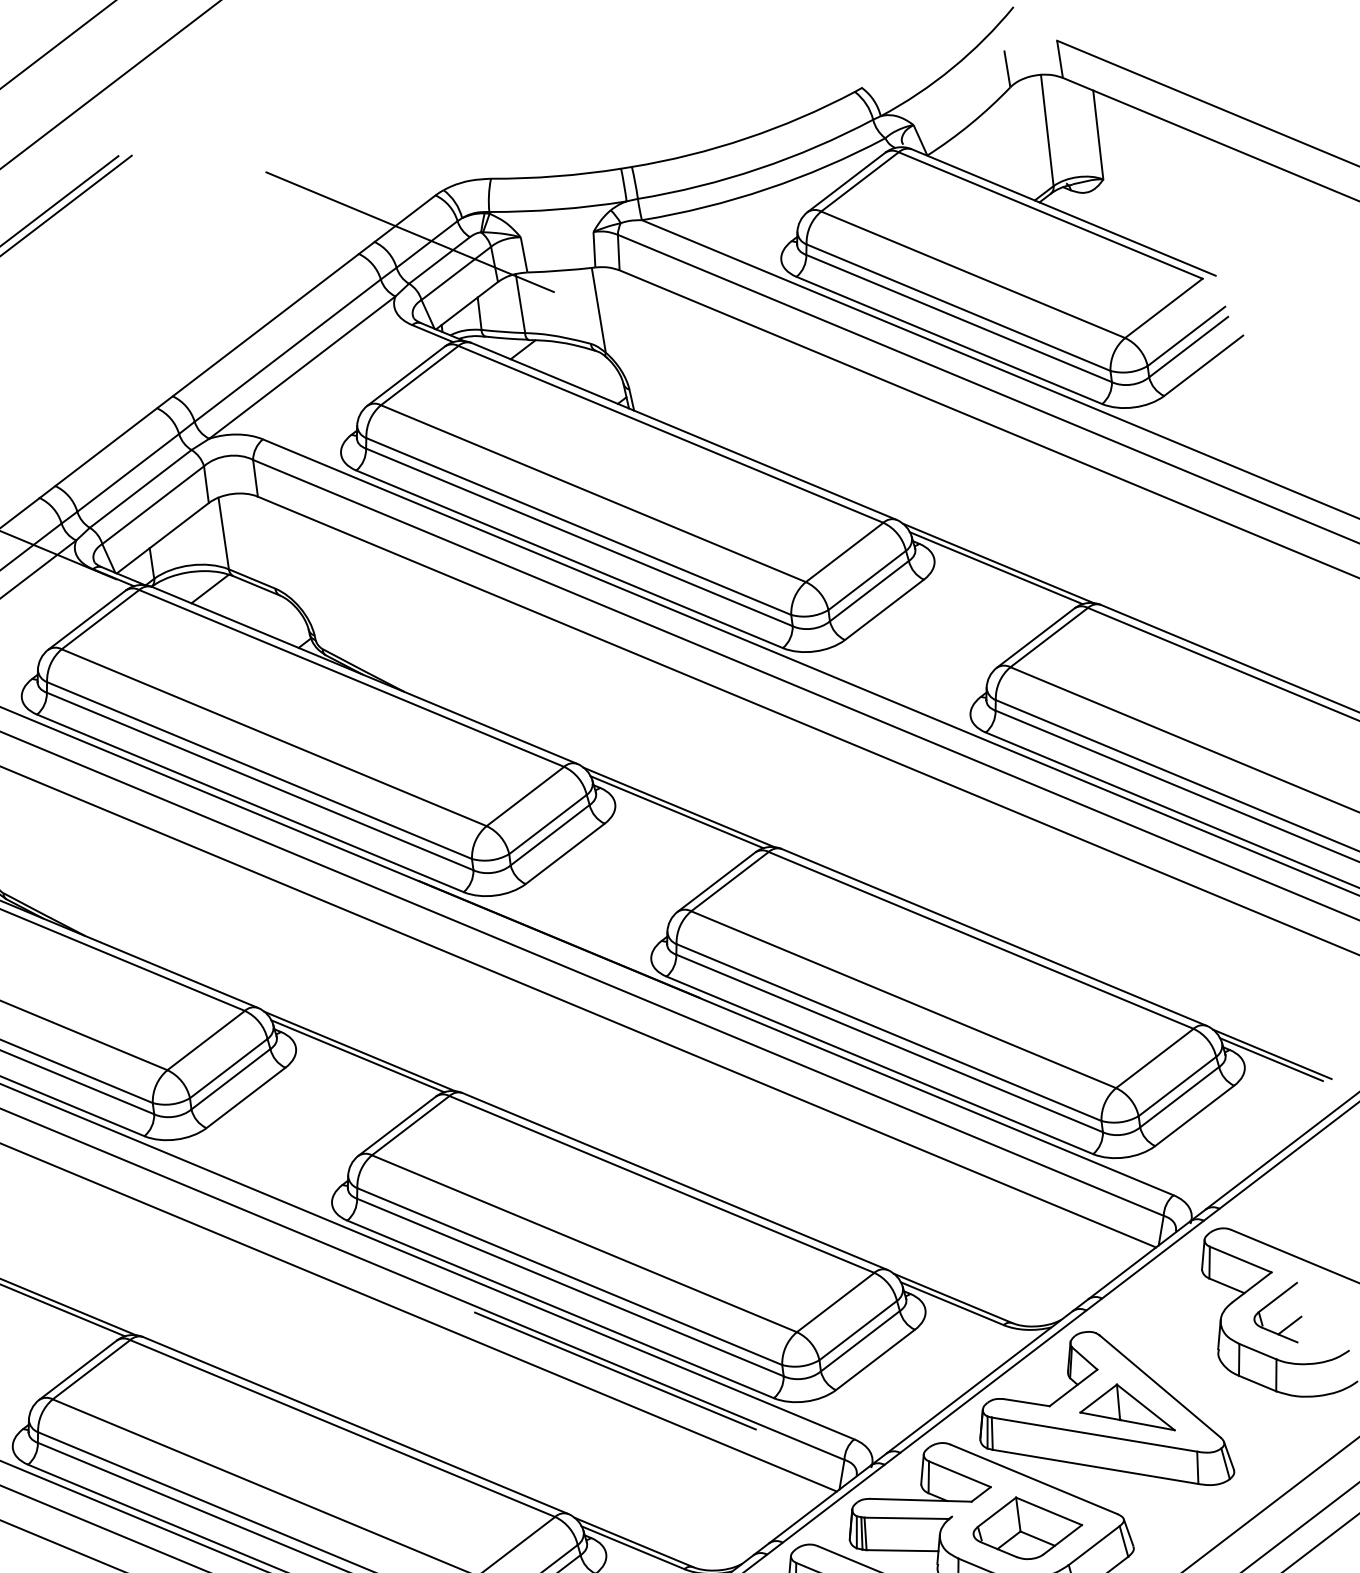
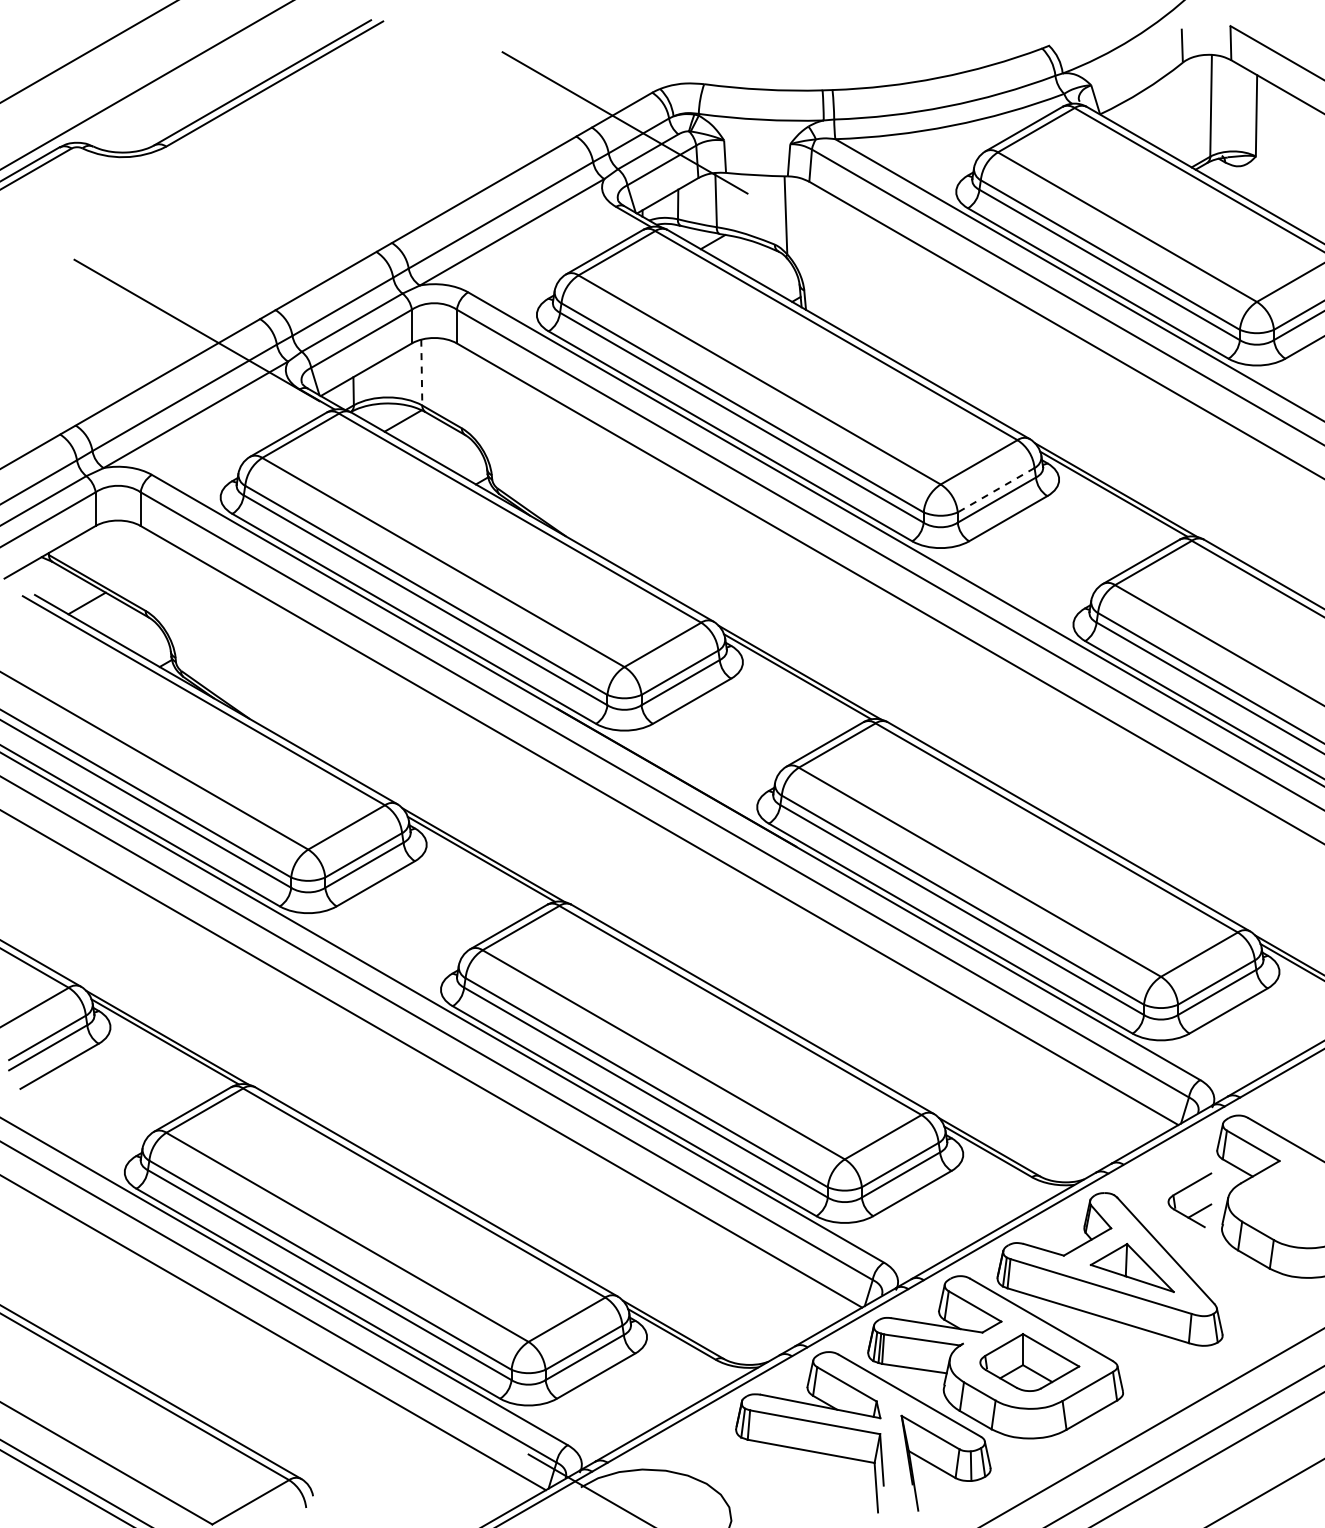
line: (223, 533) -> (421, 372), solid -> dashed
line: (866, 580) -> (995, 490), solid -> dashed
part: (1268, 1306) -> (1182, 1191), moved
line: (615, 1370) -> (676, 1172), removed

